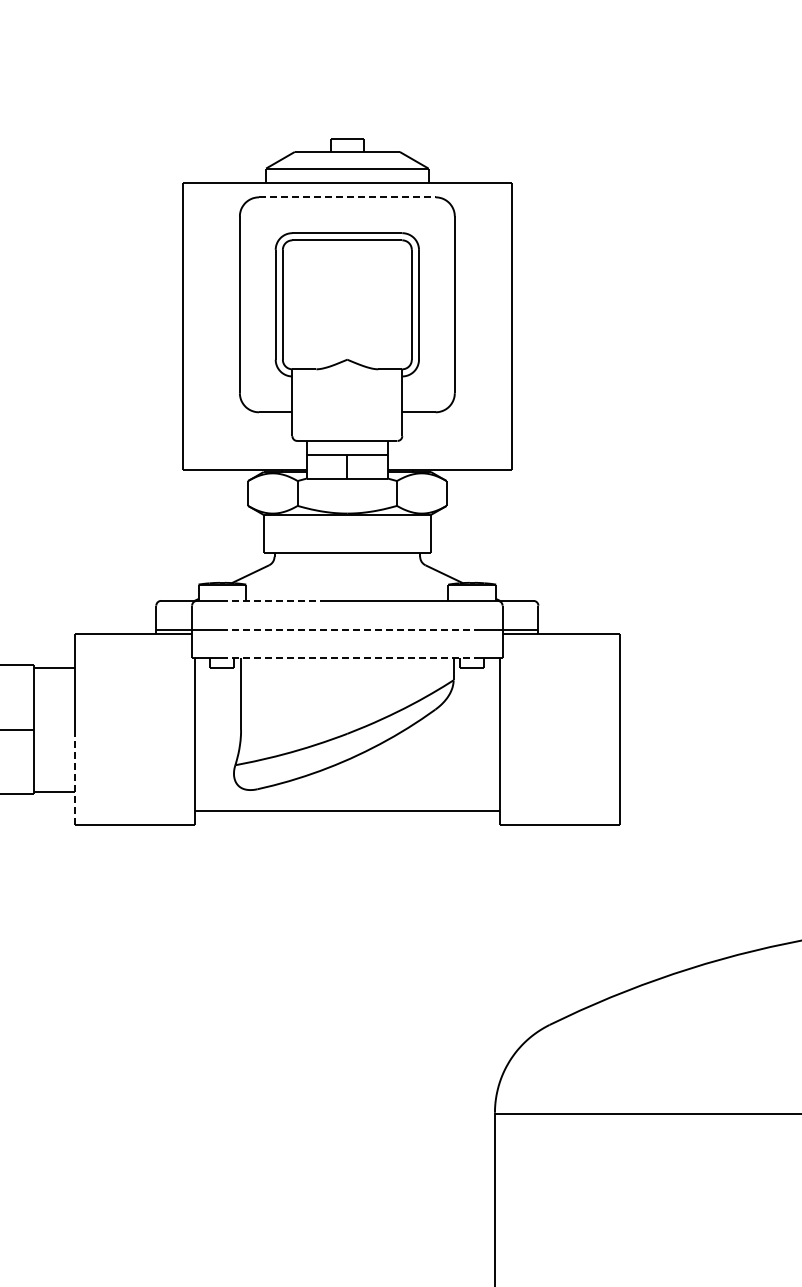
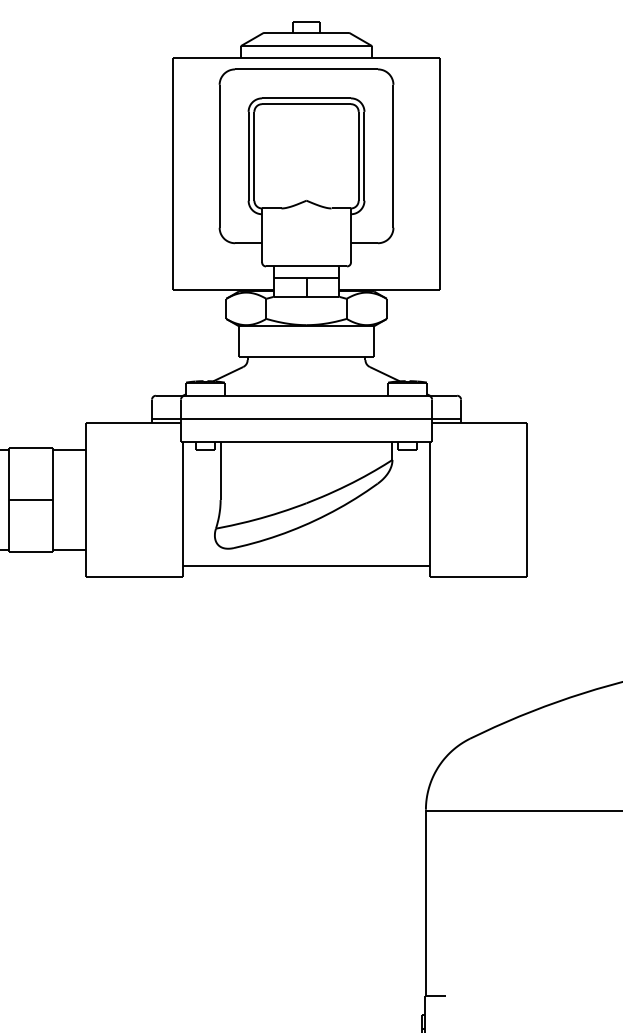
line: (347, 197) -> (306, 69), dashed -> solid
line: (270, 600) -> (244, 395), dashed -> solid
line: (347, 629) -> (306, 418), dashed -> solid
line: (347, 658) -> (306, 442), dashed -> solid
line: (75, 777) -> (86, 538), dashed -> solid

